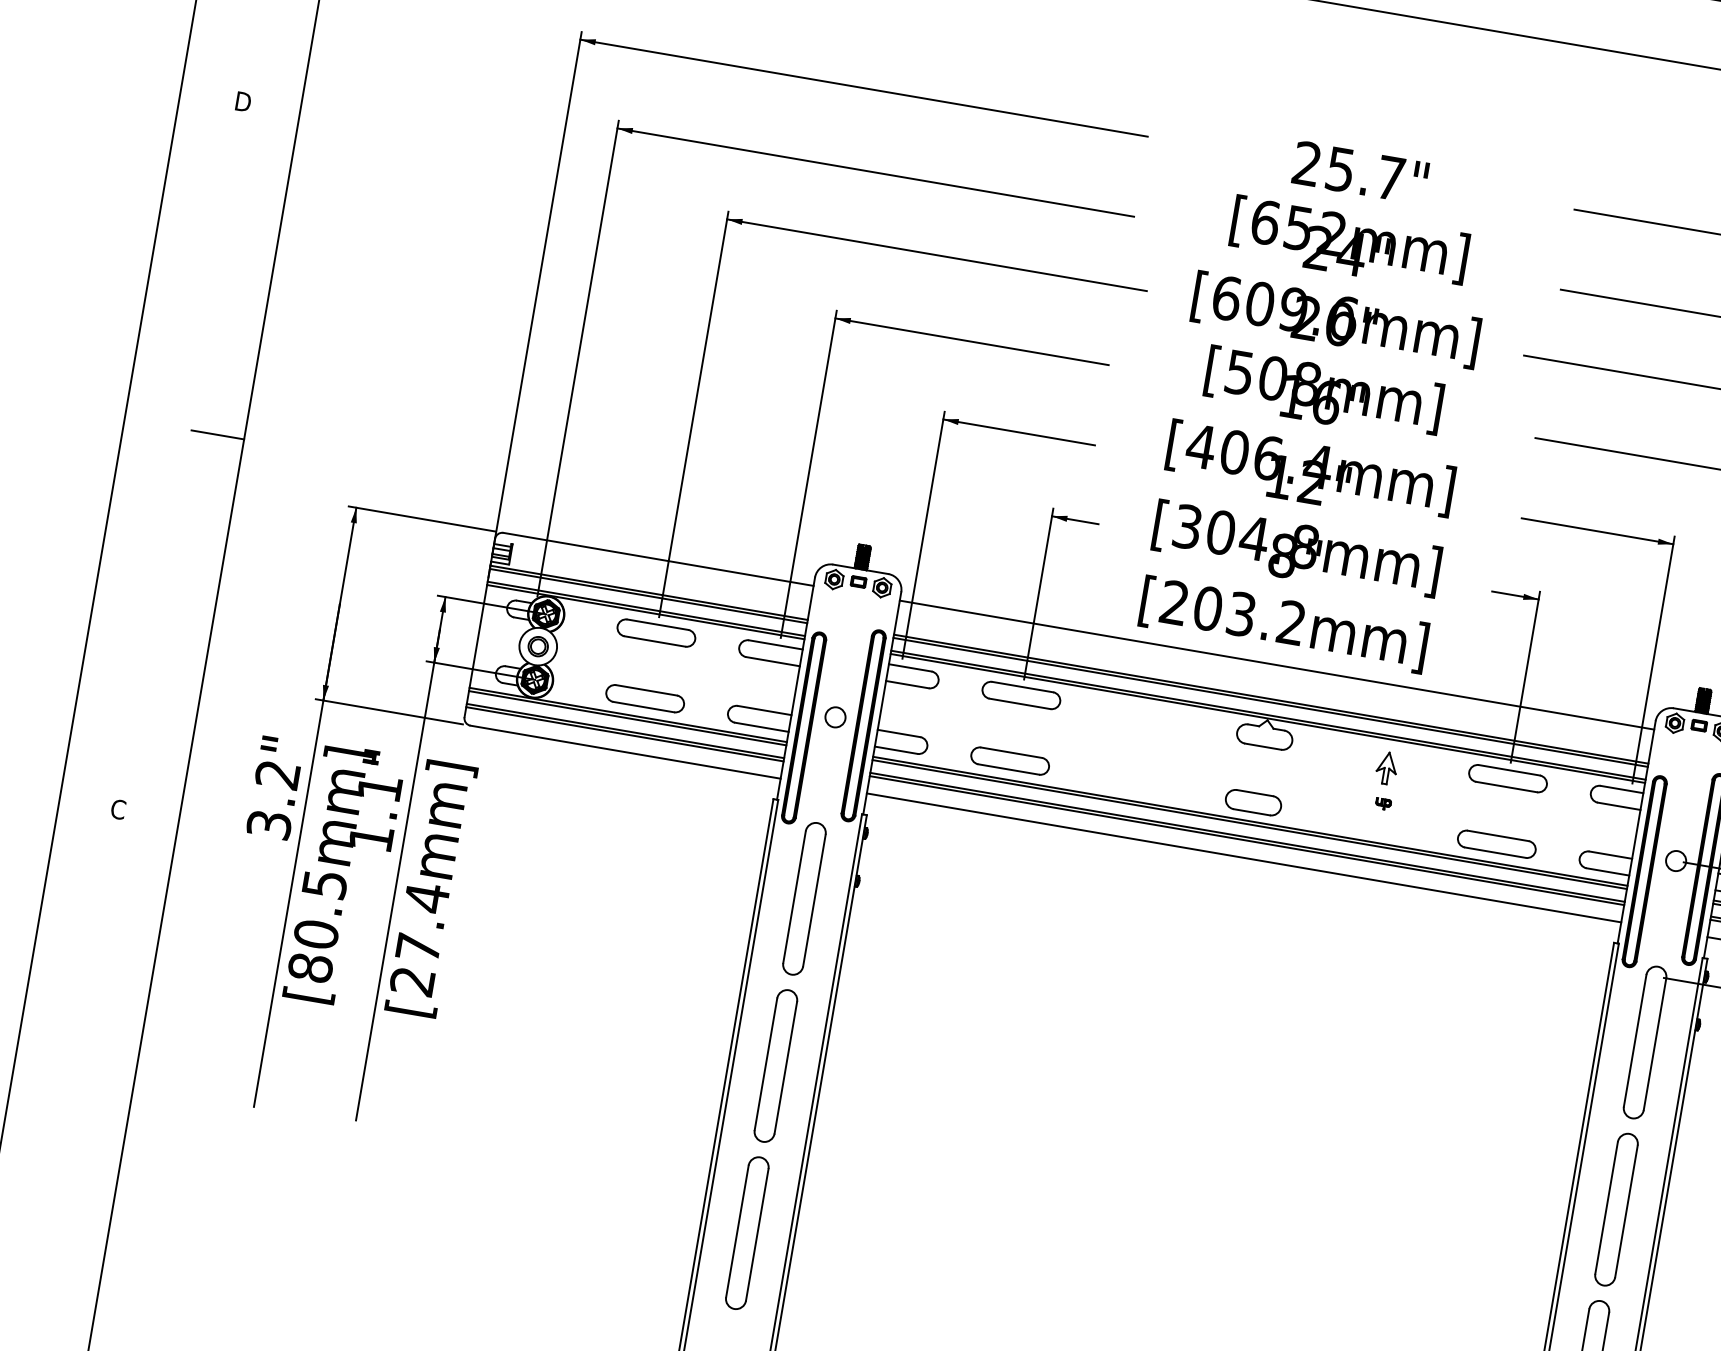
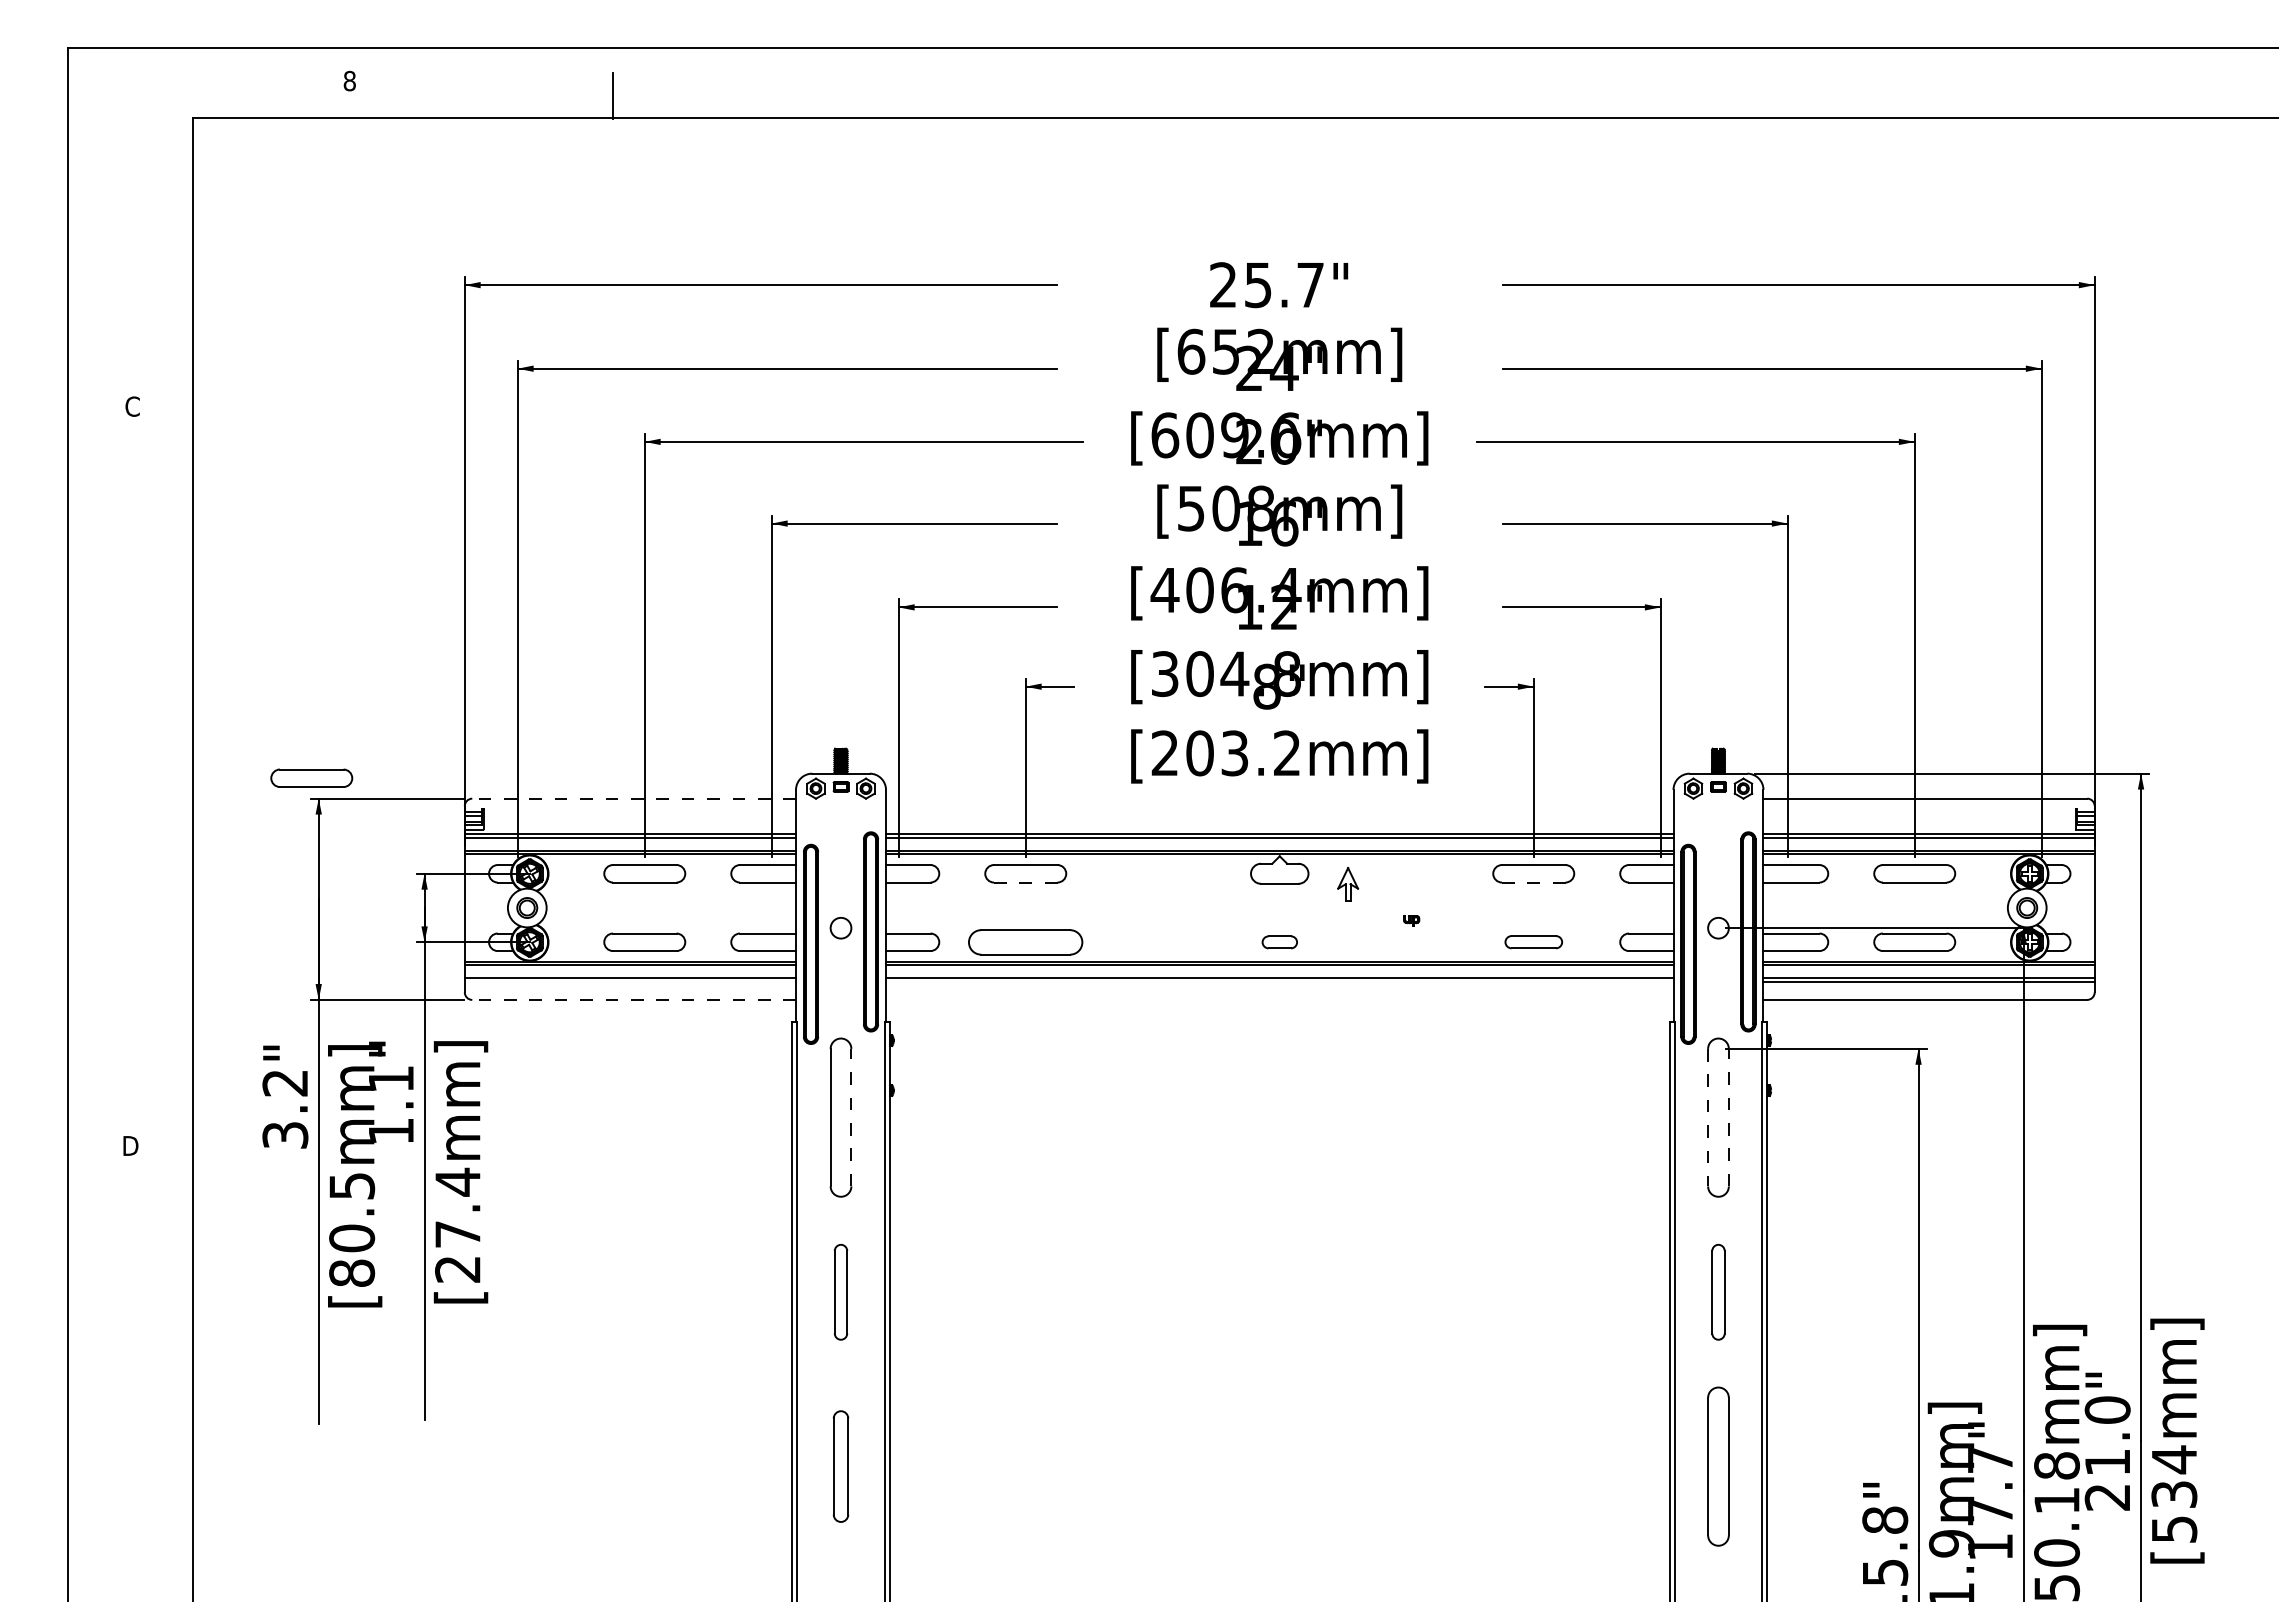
text: (243, 101) -> (133, 406), D -> C
line: (217, 434) -> (165, 748), removed
part: (352, 486) -> (311, 777), added
line: (658, 559) -> (634, 798), solid -> dashed
line: (1276, 664) -> (1279, 798), removed
line: (1019, 703) -> (1025, 882), solid -> dashed
line: (625, 733) -> (630, 981), removed
line: (625, 751) -> (634, 999), solid -> dashed
part: (1010, 760) -> (1025, 941), size x1.4
part: (1387, 768) -> (1348, 884), moved
line: (1506, 786) -> (1533, 882), solid -> dashed
part: (1253, 802) -> (1279, 942), size x0.6
text: (119, 809) -> (130, 1145), C -> D
line: (1246, 840) -> (1279, 981), removed
part: (1496, 843) -> (1533, 941), size x0.7
line: (1243, 857) -> (1279, 999), removed
line: (814, 900) -> (851, 1117), solid -> dashed
line: (1635, 1040) -> (1708, 1117), solid -> dashed
line: (1654, 1044) -> (1728, 1117), solid -> dashed
part: (775, 1066) -> (840, 1292), size x0.6
part: (1616, 1210) -> (1718, 1292), size x0.6
part: (746, 1232) -> (840, 1466), size x0.7

